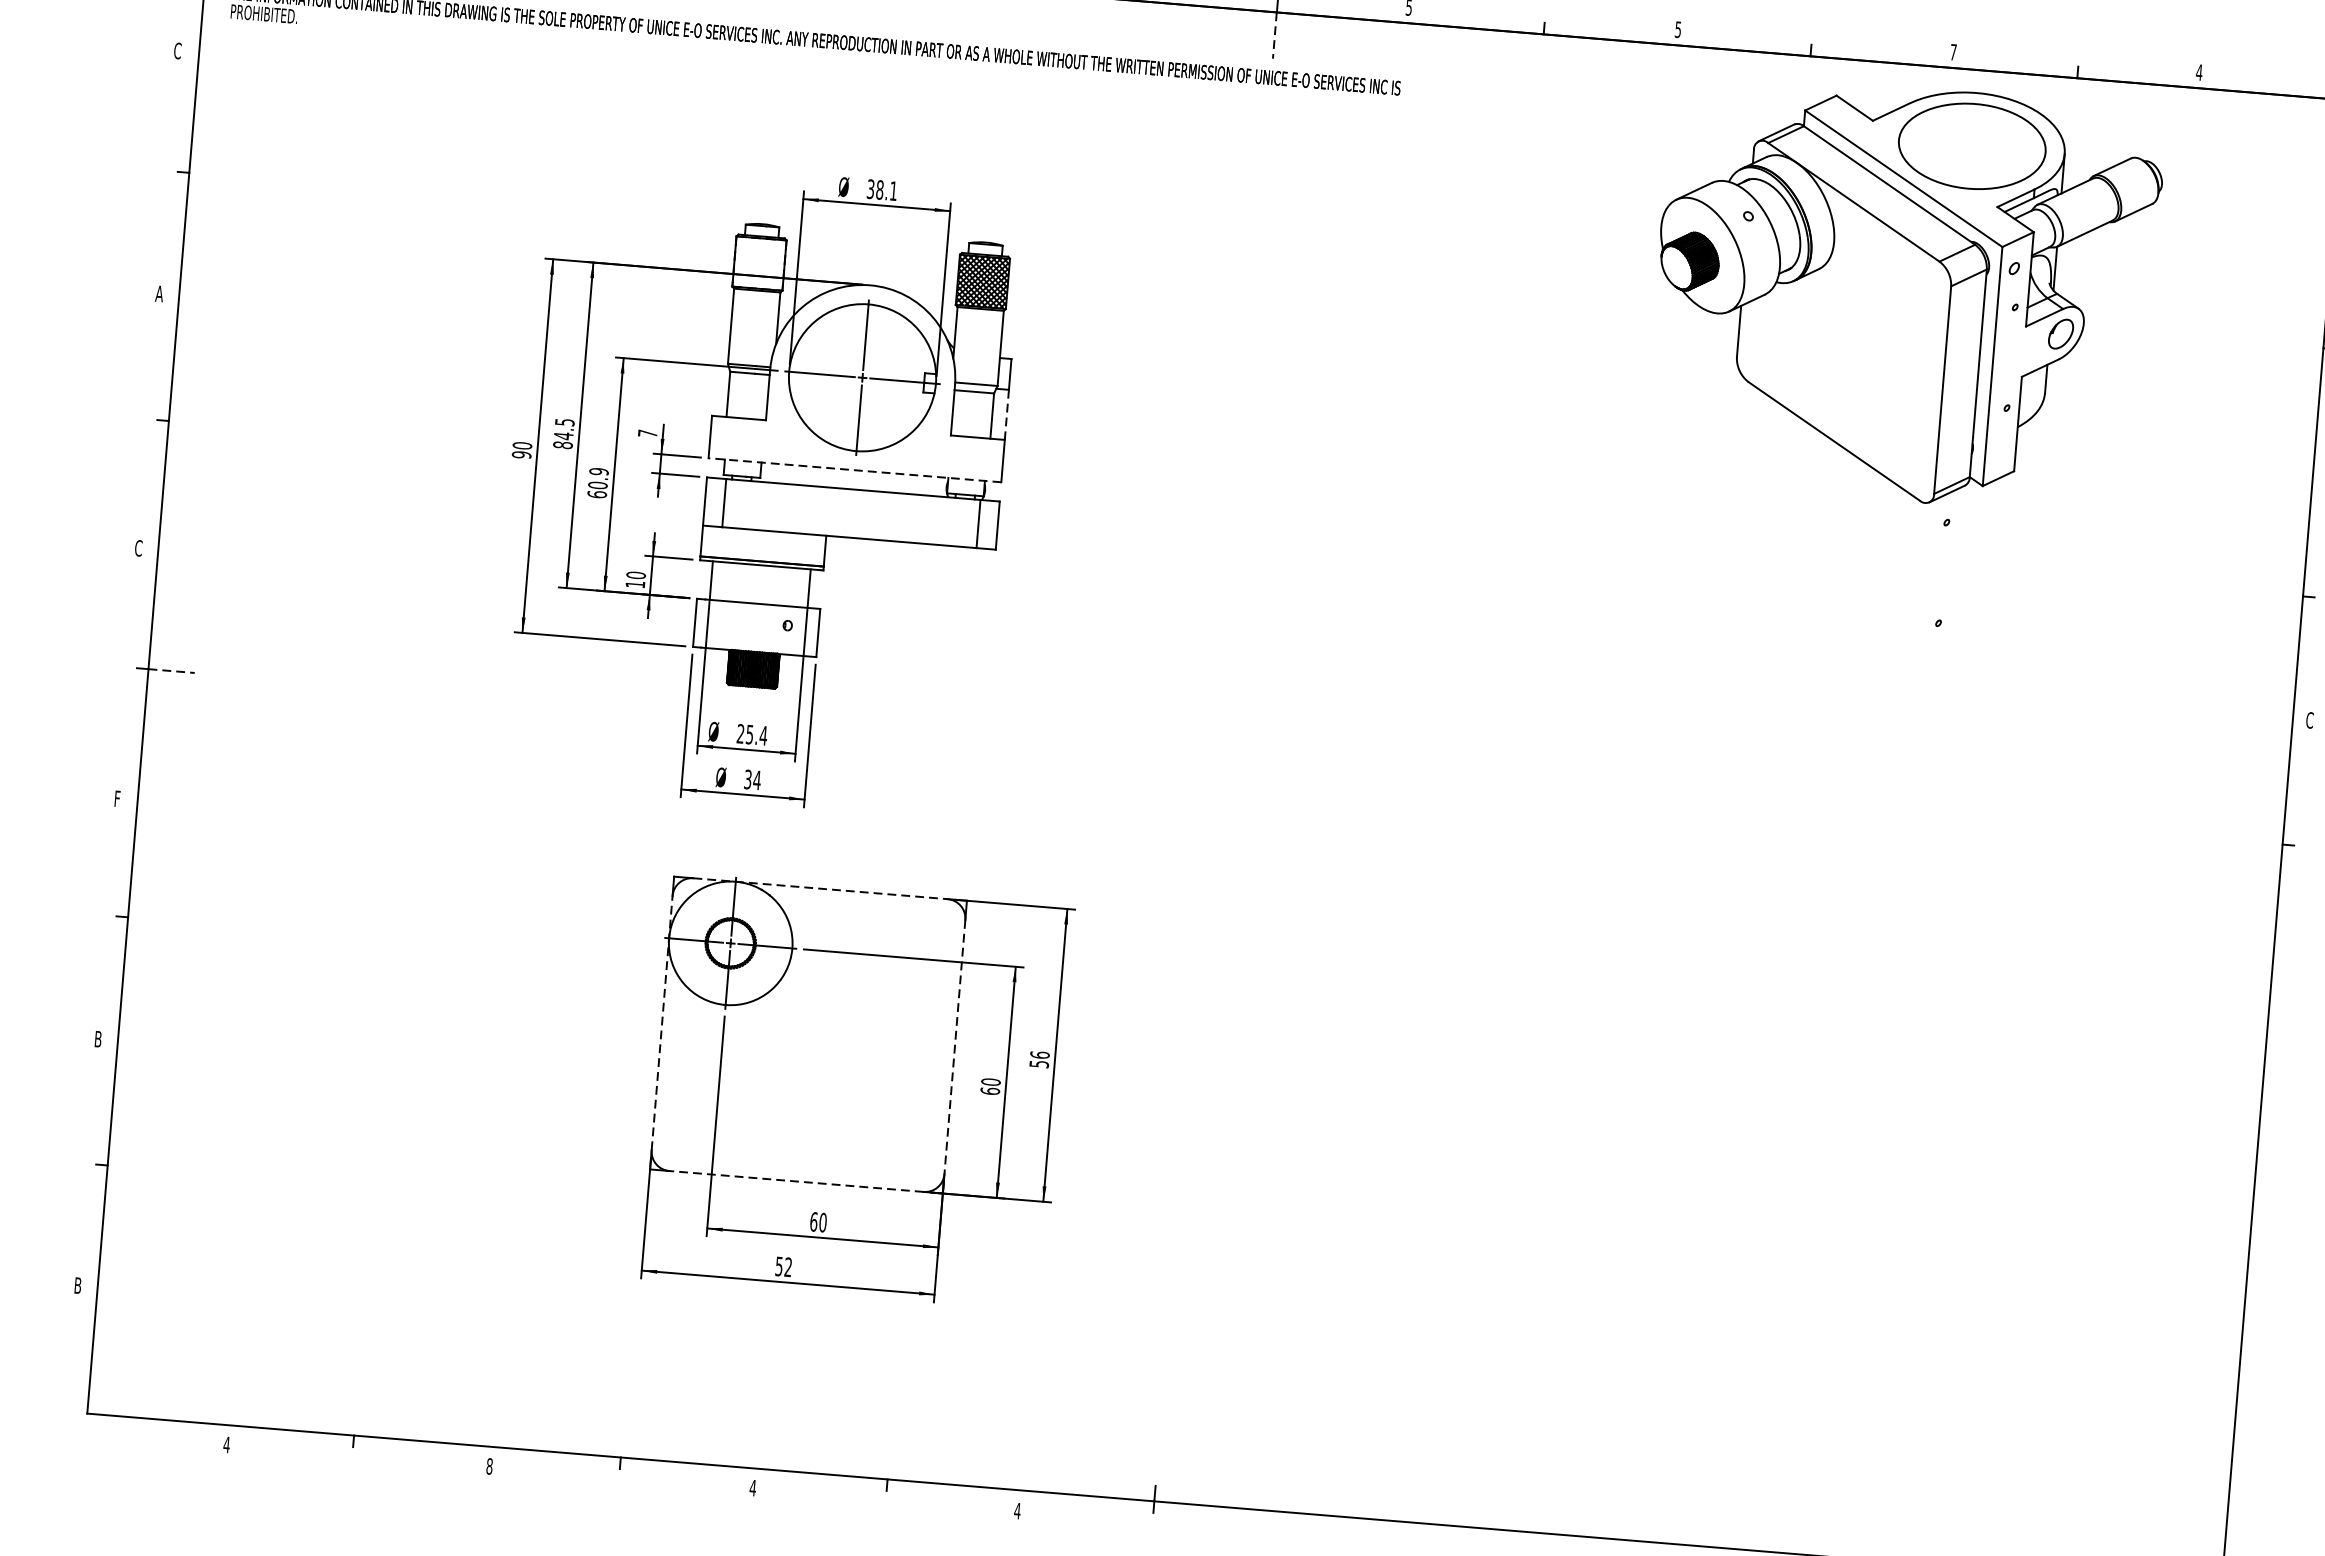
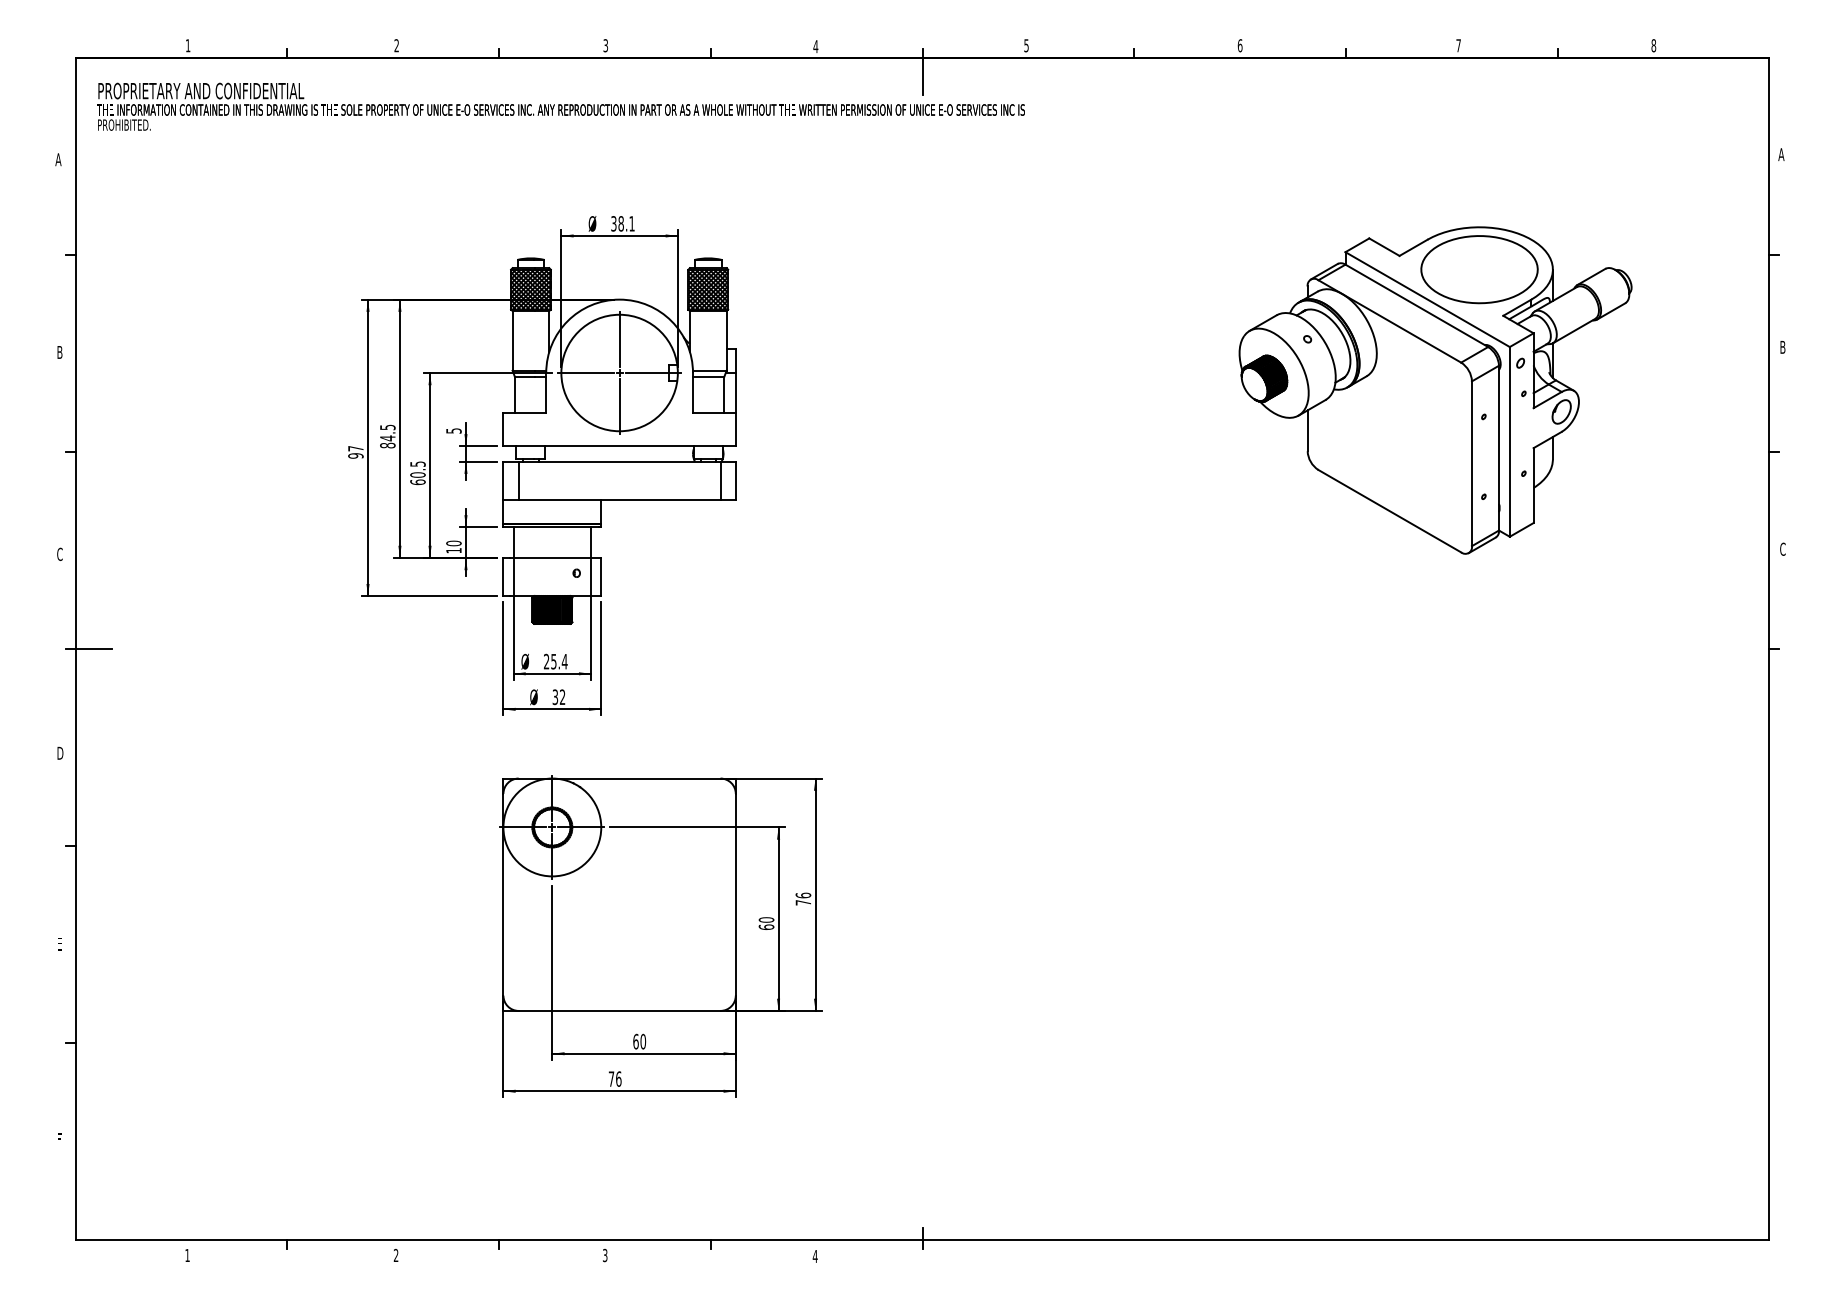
text: (1677, 29) -> (1239, 45), 5 -> 6
line: (1274, 35) -> (922, 76), dashed -> solid
text: (177, 50) -> (58, 159), C -> A
text: (2199, 72) -> (1653, 45), 4 -> 8
hatch: (758, 263) -> (530, 289), added
text: (159, 293) -> (59, 352), A -> B
part: (1904, 294) -> (1435, 390), moved
line: (1006, 414) -> (735, 392), dashed -> solid
text: (647, 432) -> (453, 430), 7 -> 5
text: (521, 445) -> (355, 448), 90 -> 97
text: (598, 470) -> (417, 463), 60.9 -> 60.5
line: (854, 470) -> (619, 446), dashed -> solid
line: (172, 671) -> (94, 649), dashed -> solid
text: (757, 779) -> (562, 696), 34 -> 32
text: (118, 797) -> (60, 752), F -> D
line: (820, 888) -> (619, 778), dashed -> solid
line: (662, 1022) -> (503, 894), dashed -> solid
text: (97, 1038) -> (59, 943), B -> E
line: (954, 1046) -> (735, 894), dashed -> solid
text: (1039, 1063) -> (803, 902), 56 -> 76
line: (796, 1180) -> (619, 1010), dashed -> solid
text: (783, 1266) -> (614, 1078), 52 -> 76
text: (77, 1285) -> (59, 1139), B -> F
text: (226, 1444) -> (187, 1255), 4 -> 1
text: (488, 1466) -> (395, 1255), 8 -> 2
text: (752, 1488) -> (604, 1255), 4 -> 3

